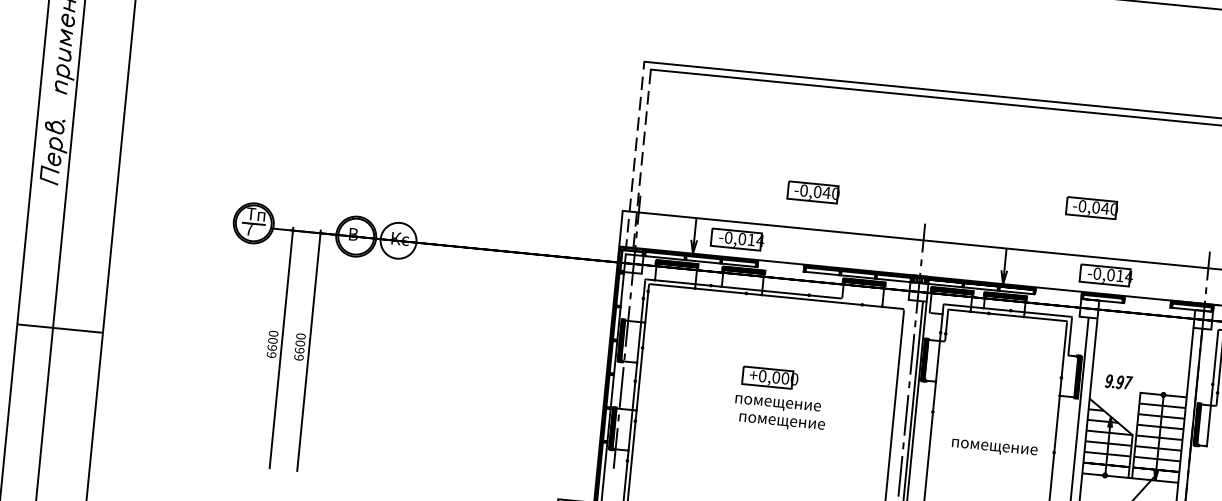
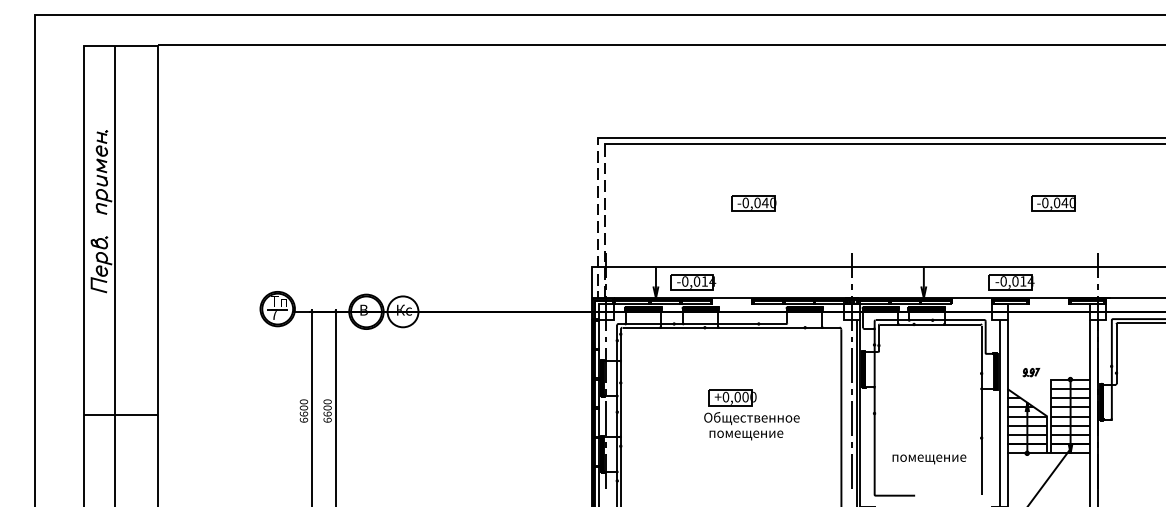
part: (812, 192) -> (753, 203), moved
part: (1091, 207) -> (1053, 203), moved
part: (1119, 382) -> (1031, 372), size x0.71
text: (789, 403) -> (751, 418), помещение -> Общественное
text: (994, 448) -> (929, 459), moved

